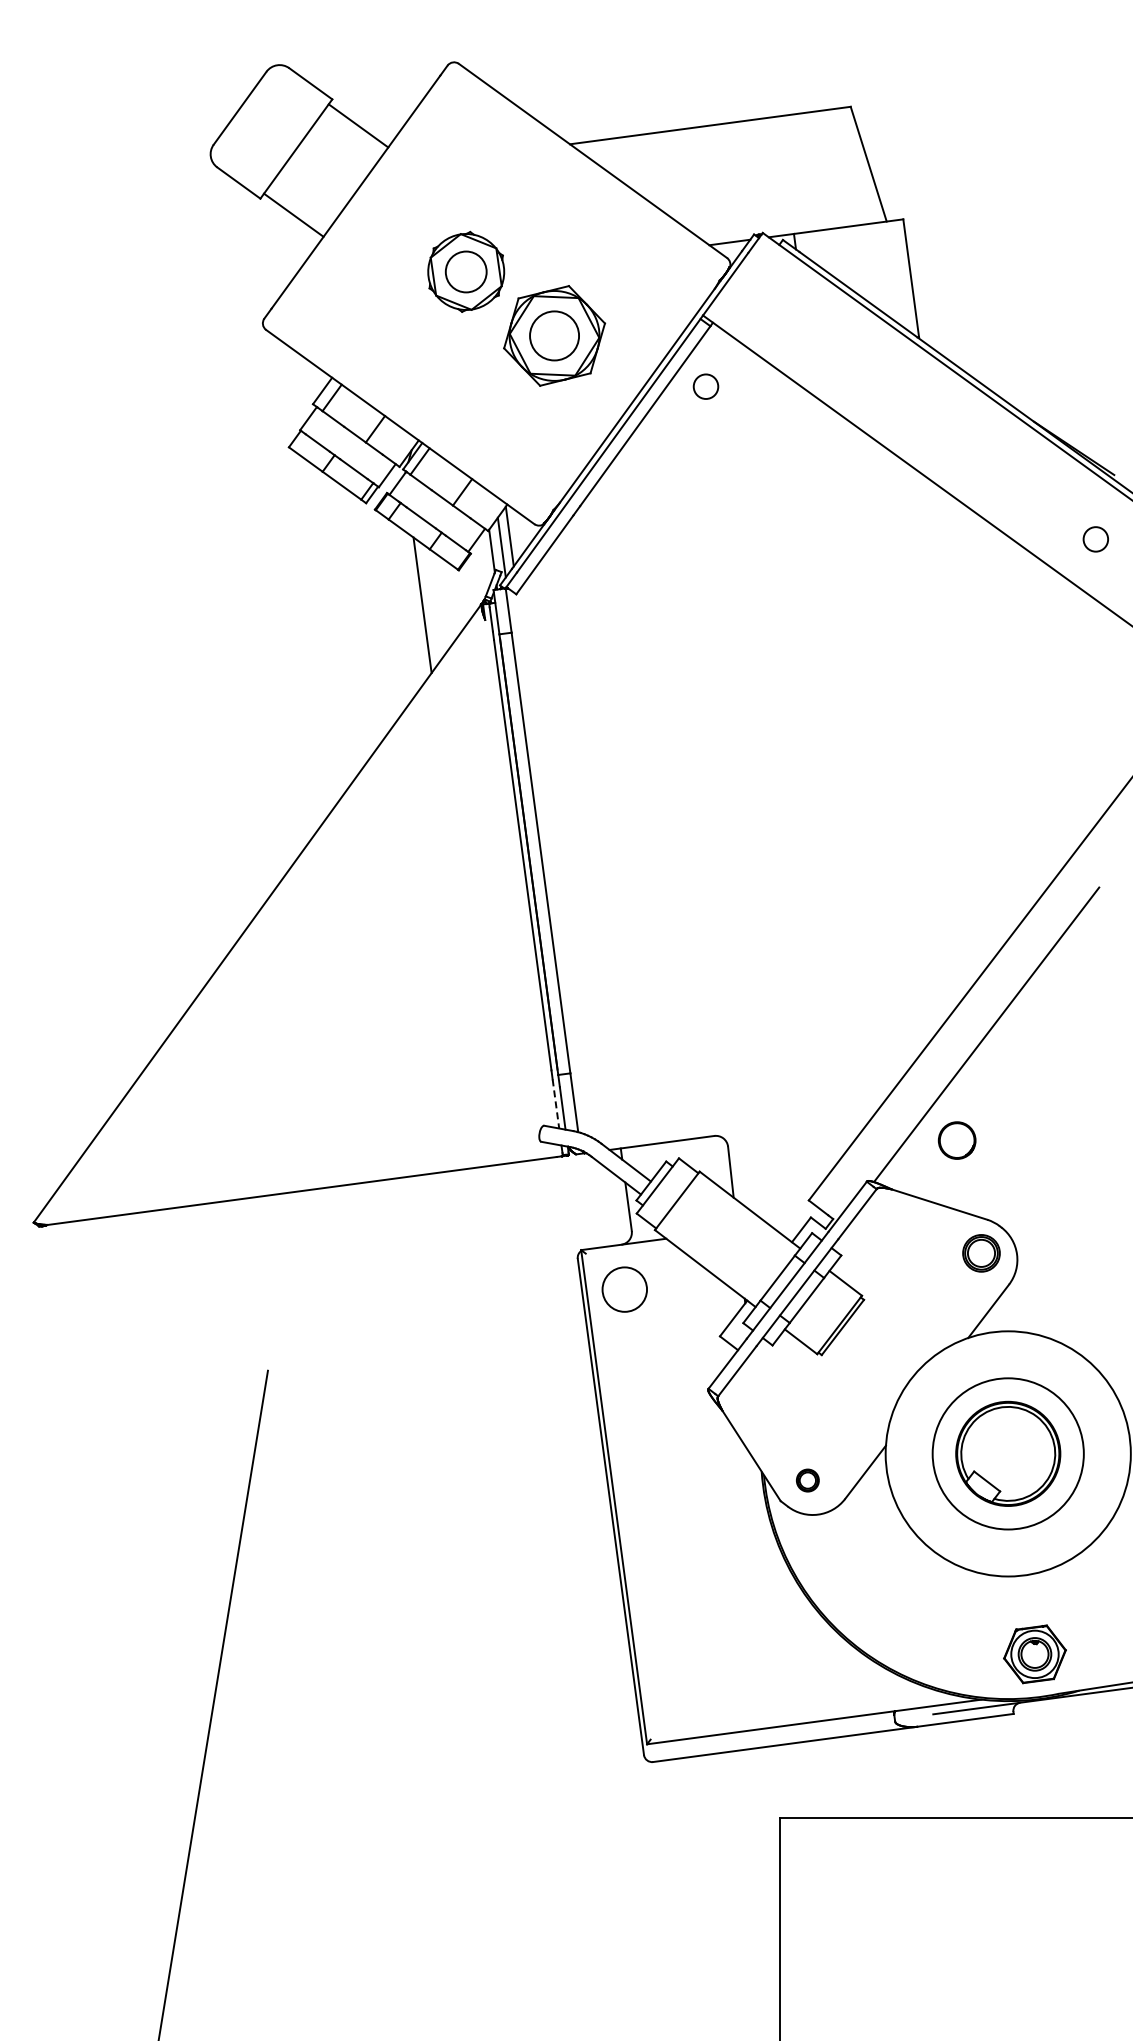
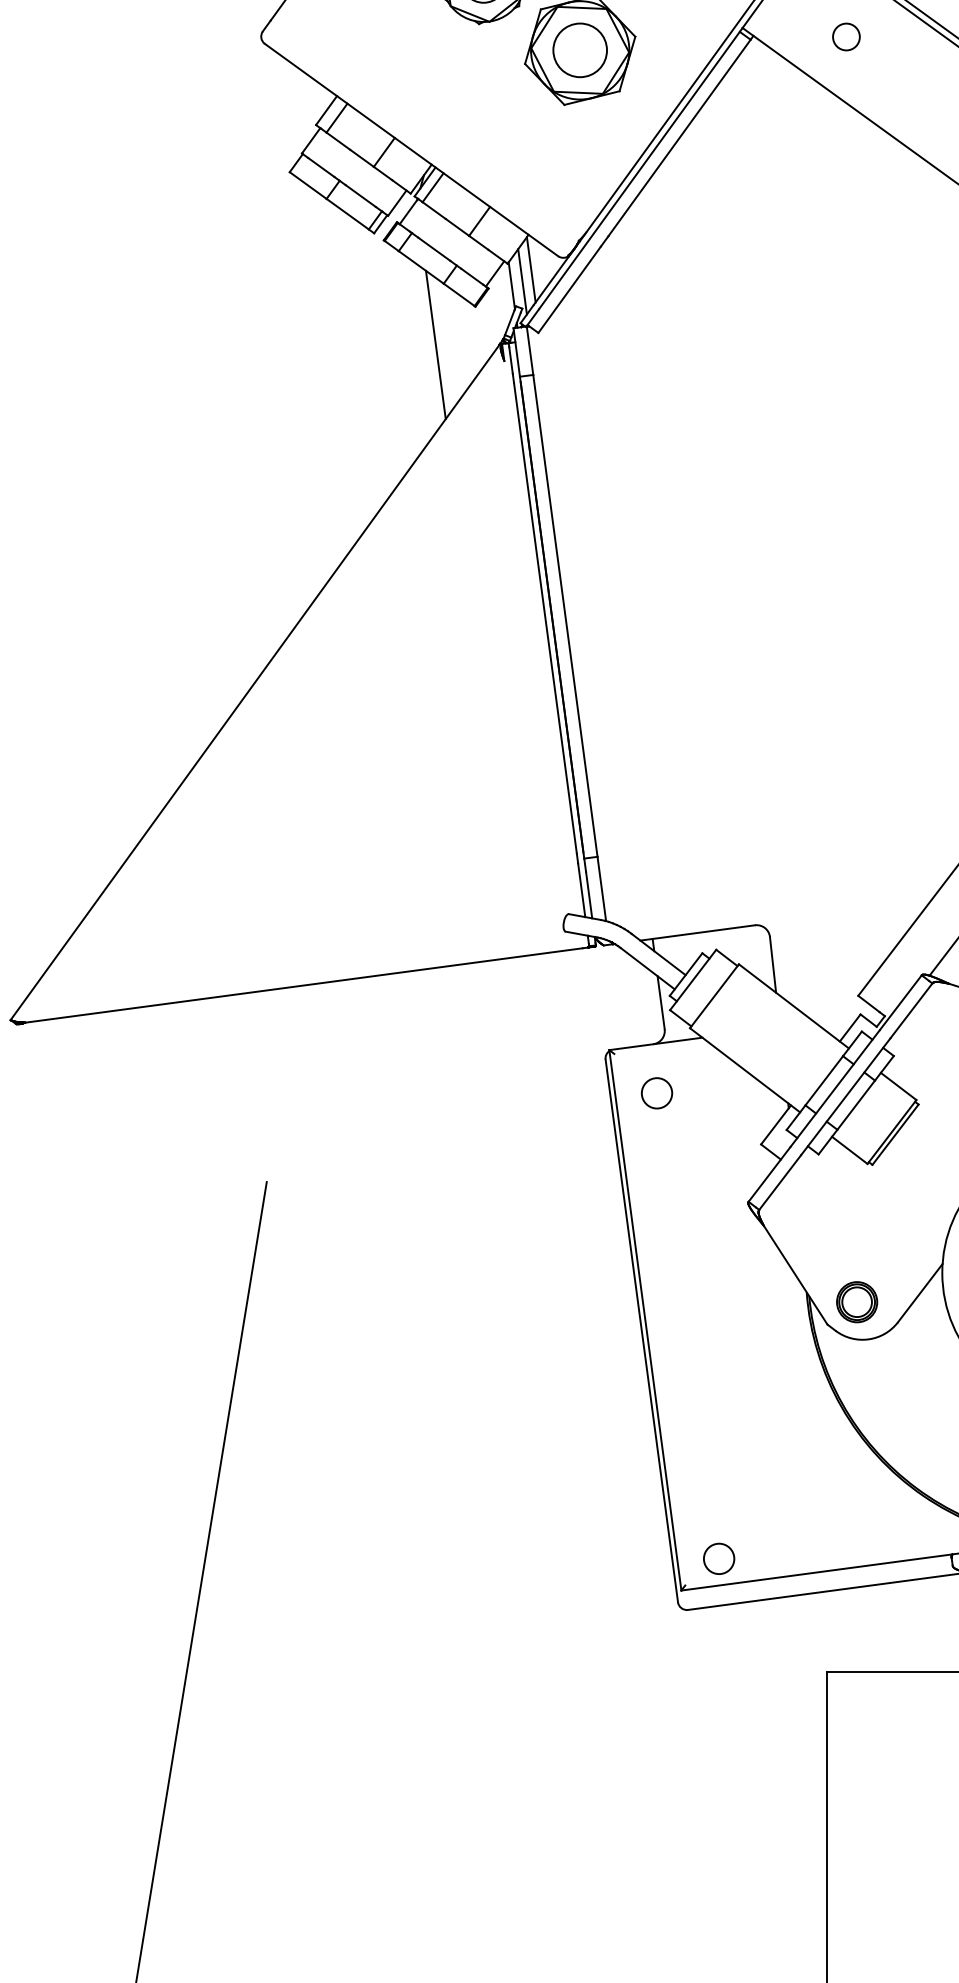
circle: (705, 386) -> (845, 36), moved
line: (555, 1103) -> (581, 889), dashed -> solid
circle: (624, 1289) -> (656, 1093), size x0.62
part: (807, 1480) -> (856, 1302), size x1.67
circle: (681, 1715) -> (719, 1559), added

